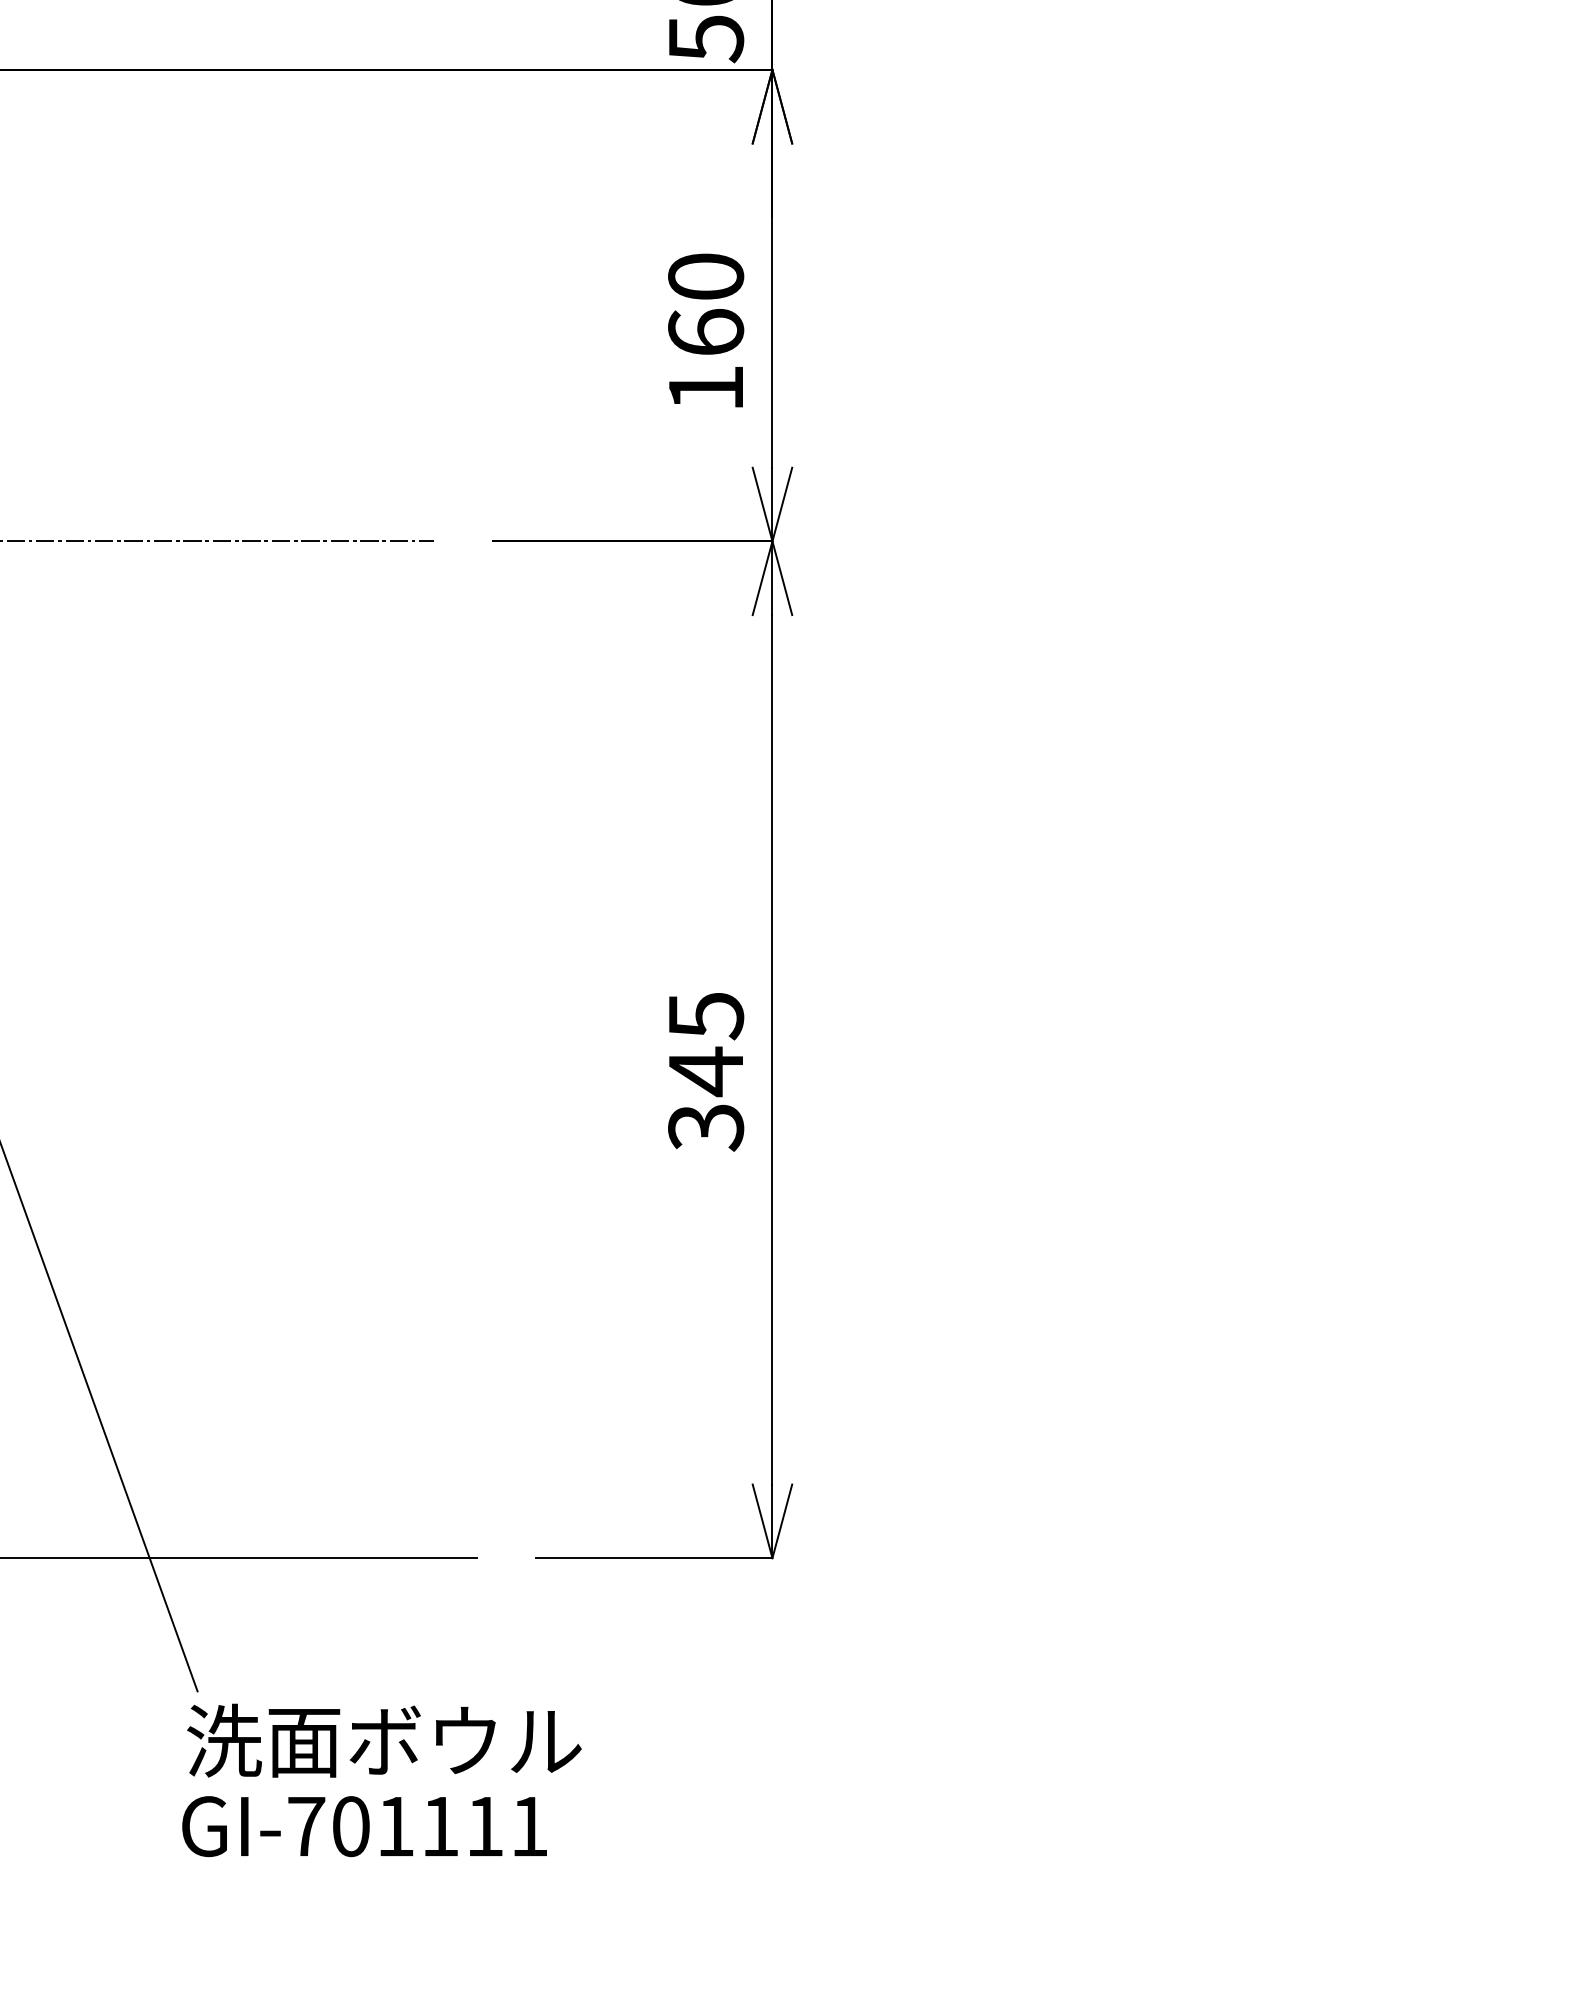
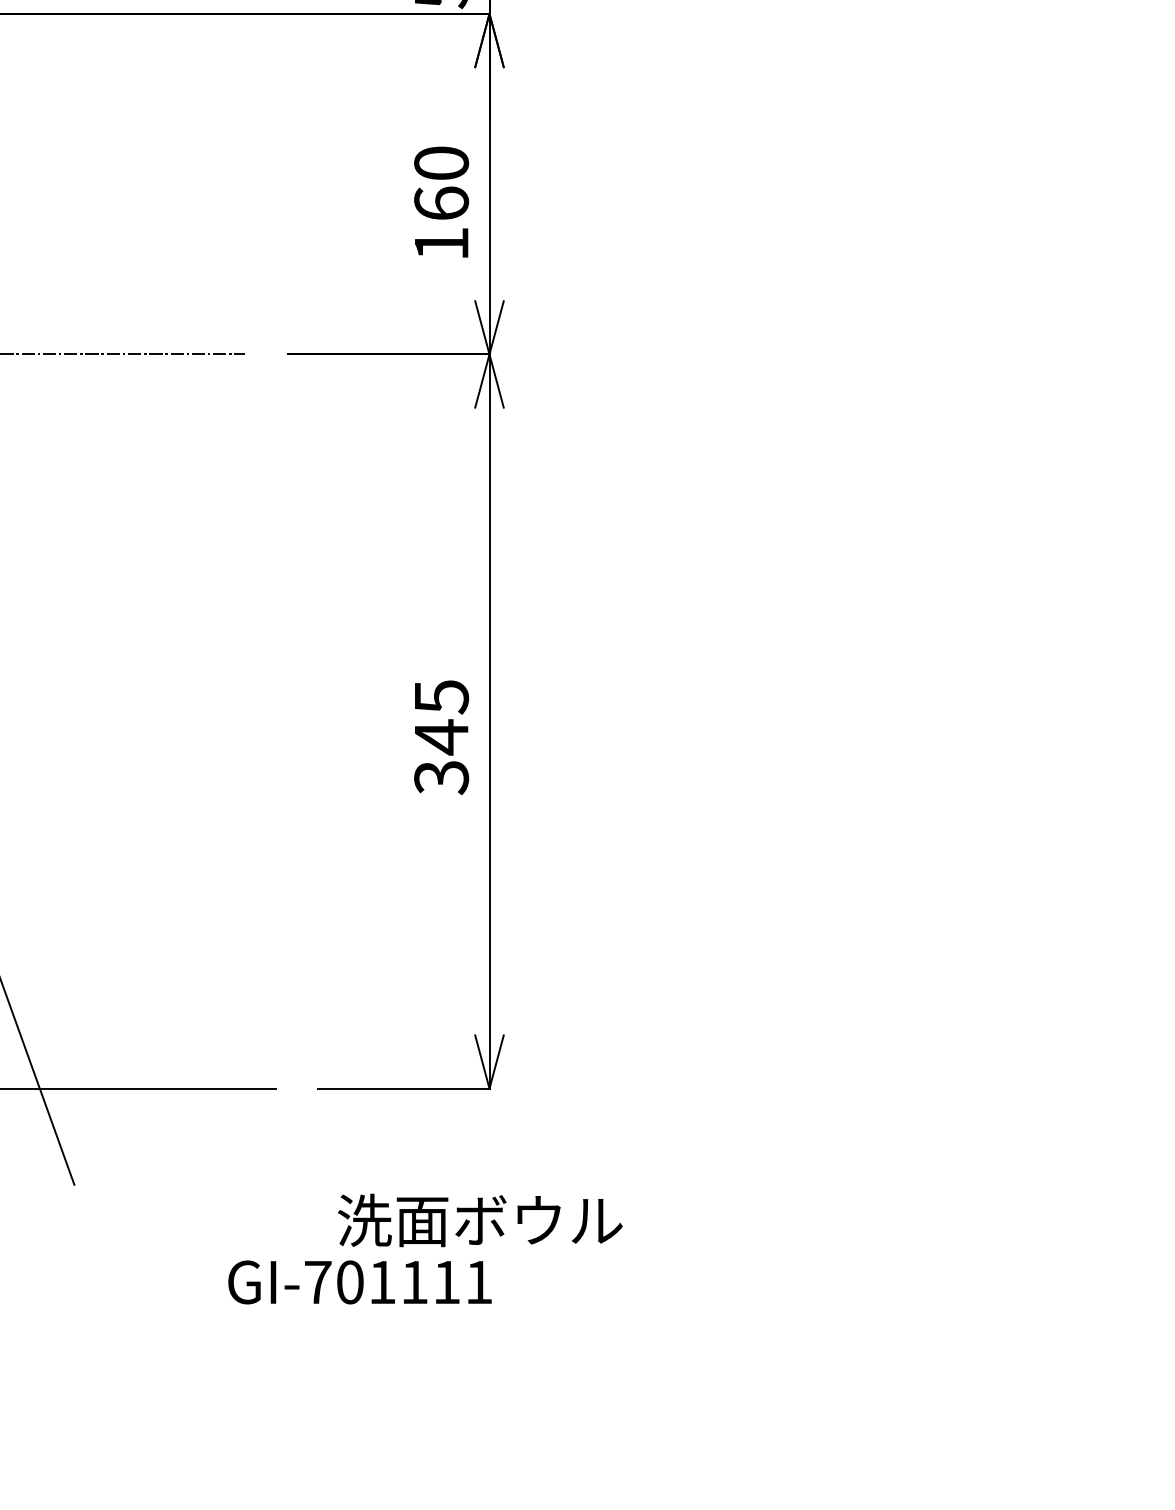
text: (384, 1740) -> (480, 1220), moved
text: (363, 1826) -> (359, 1282), moved

